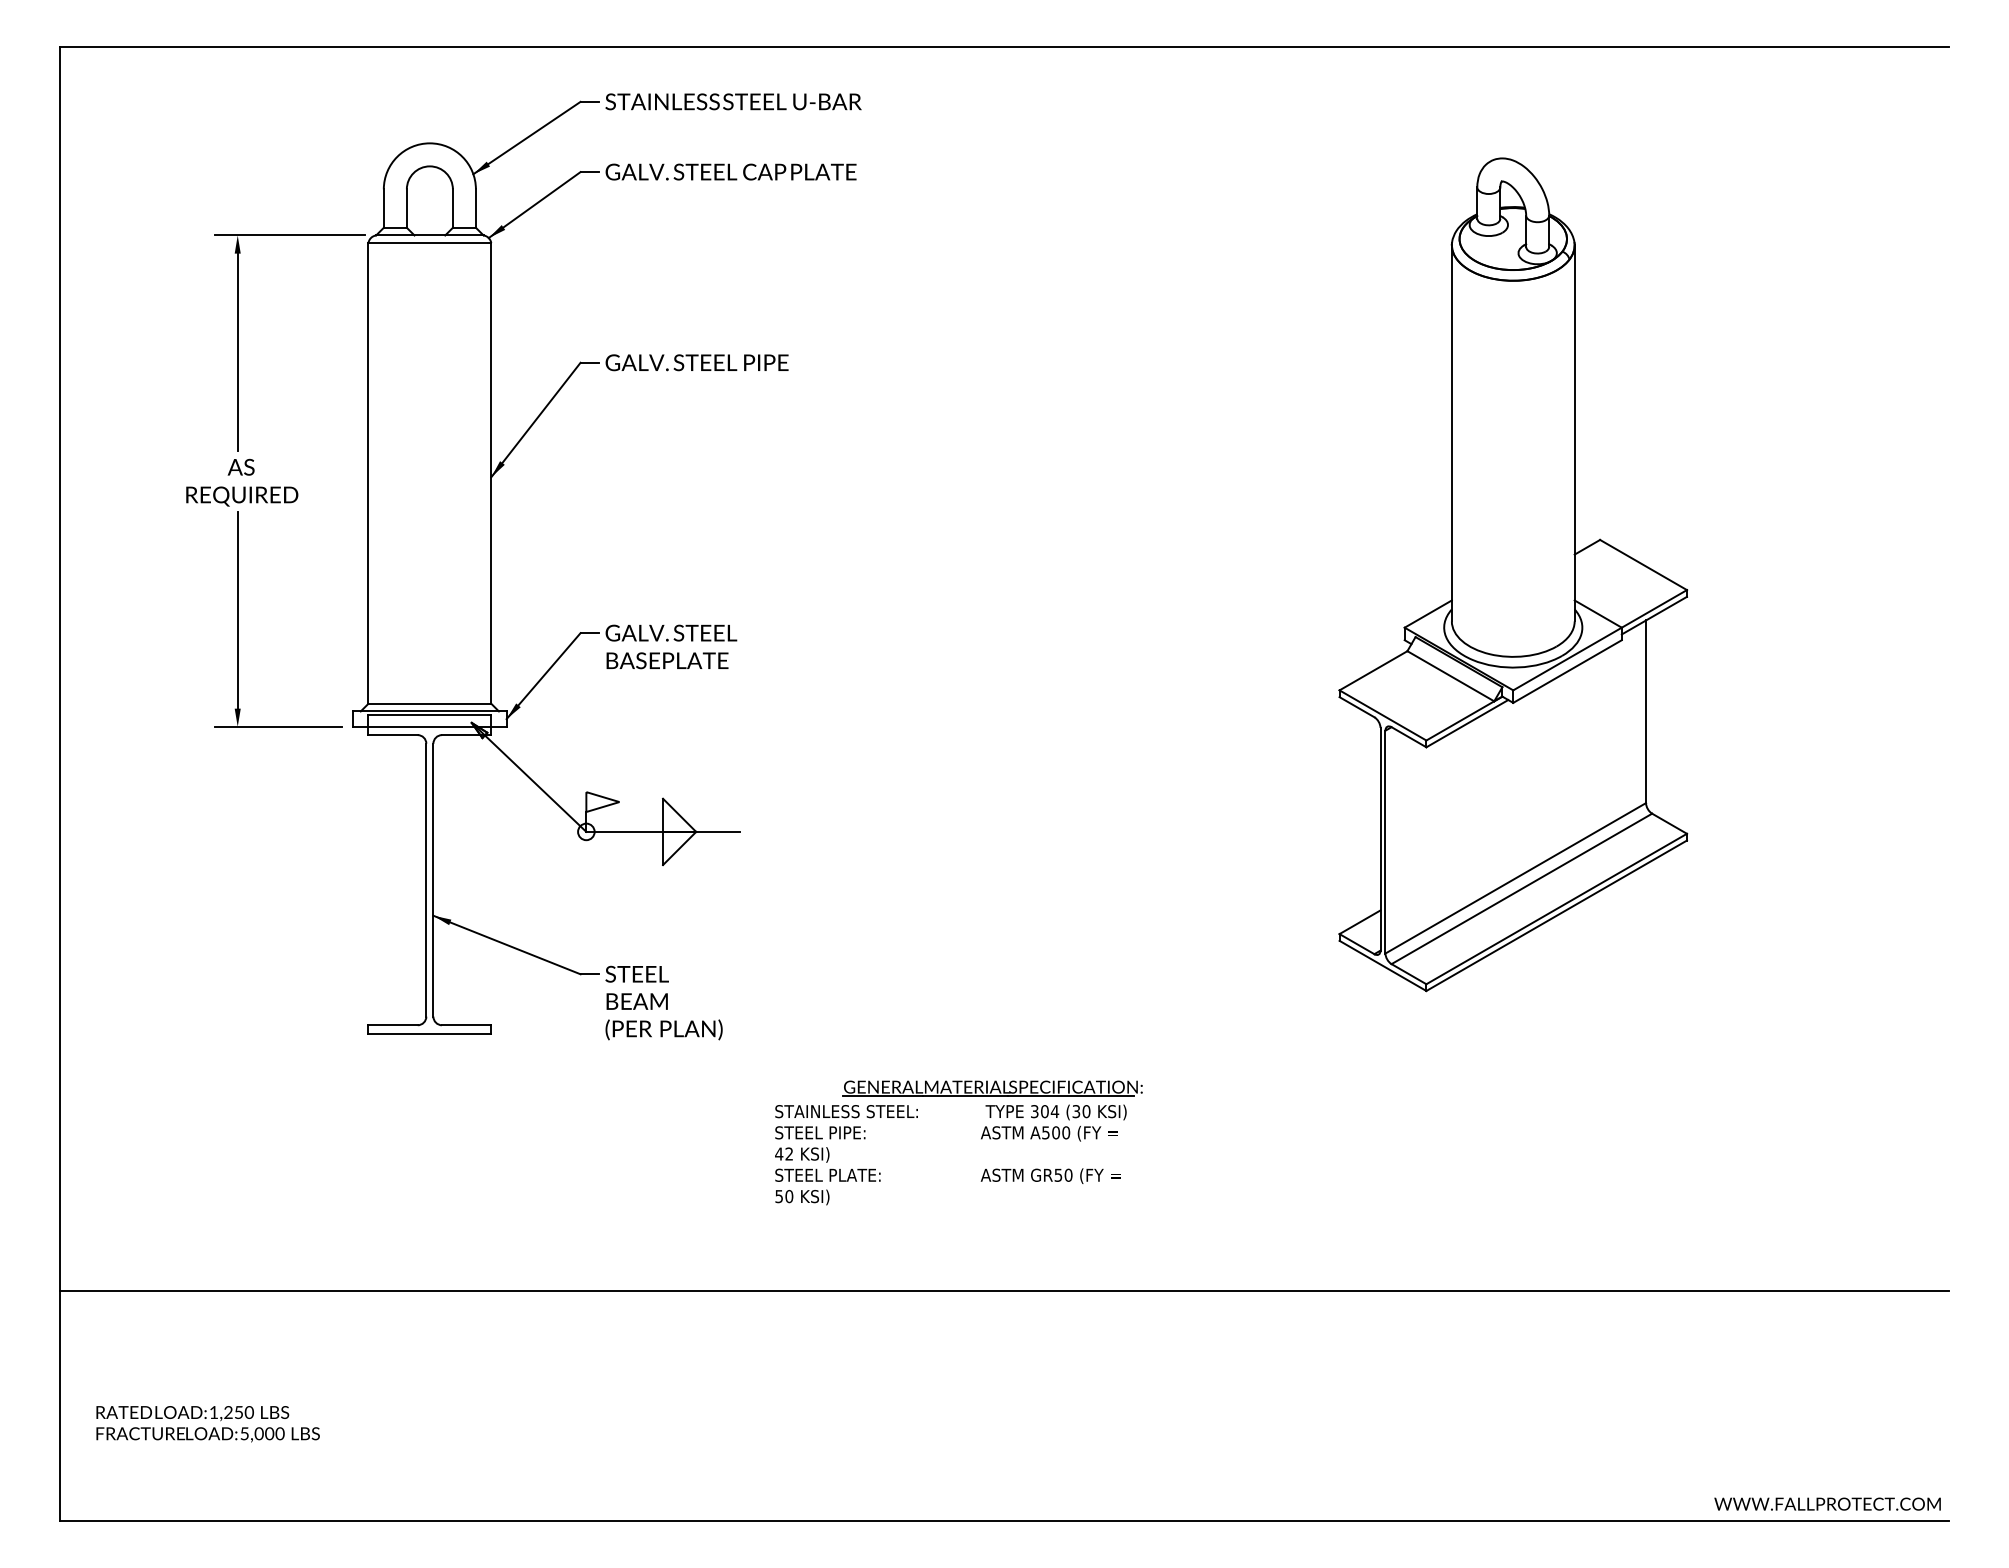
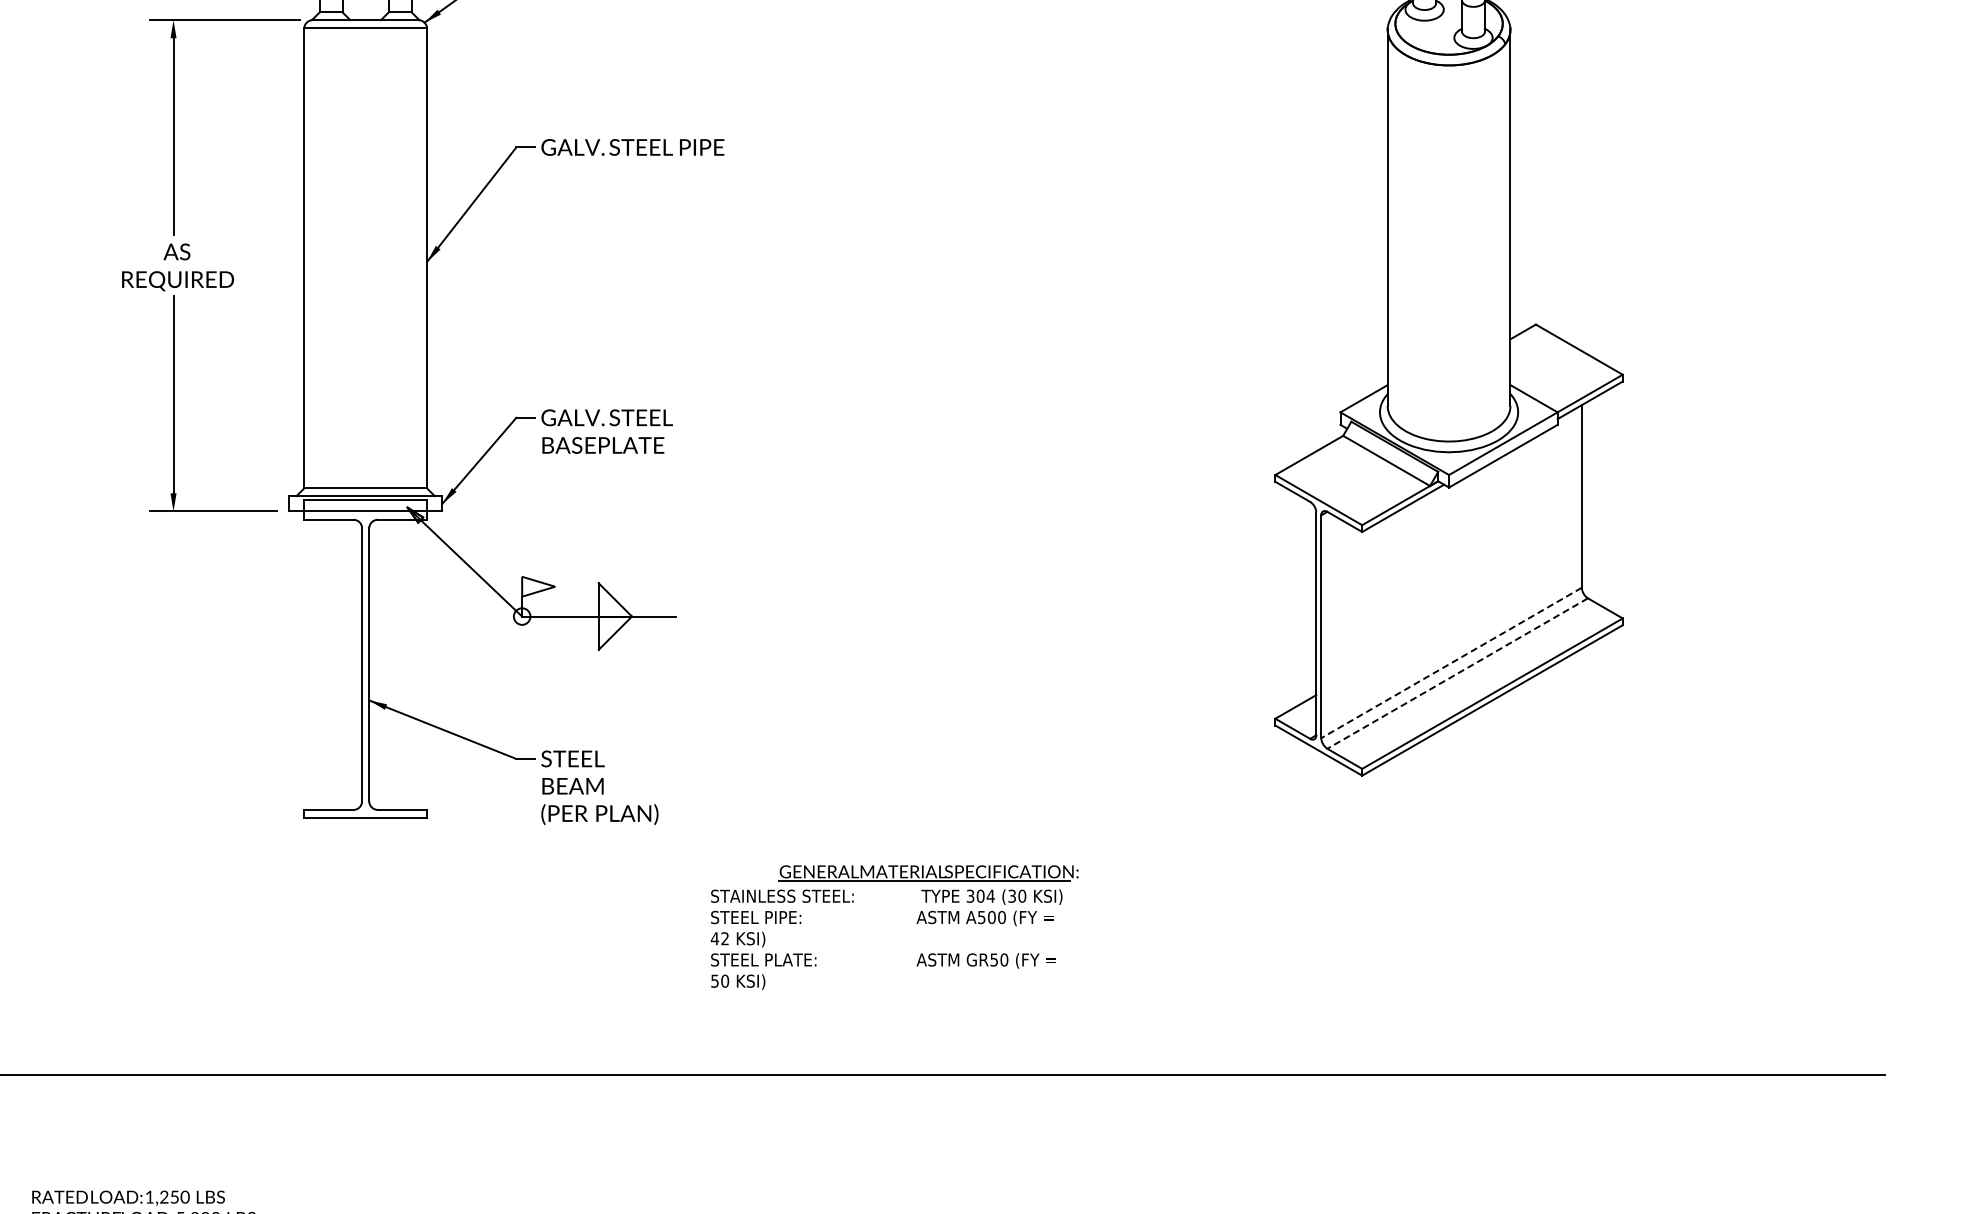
line: (1515, 878) -> (1451, 663), solid -> dashed
line: (1521, 889) -> (1457, 674), solid -> dashed

